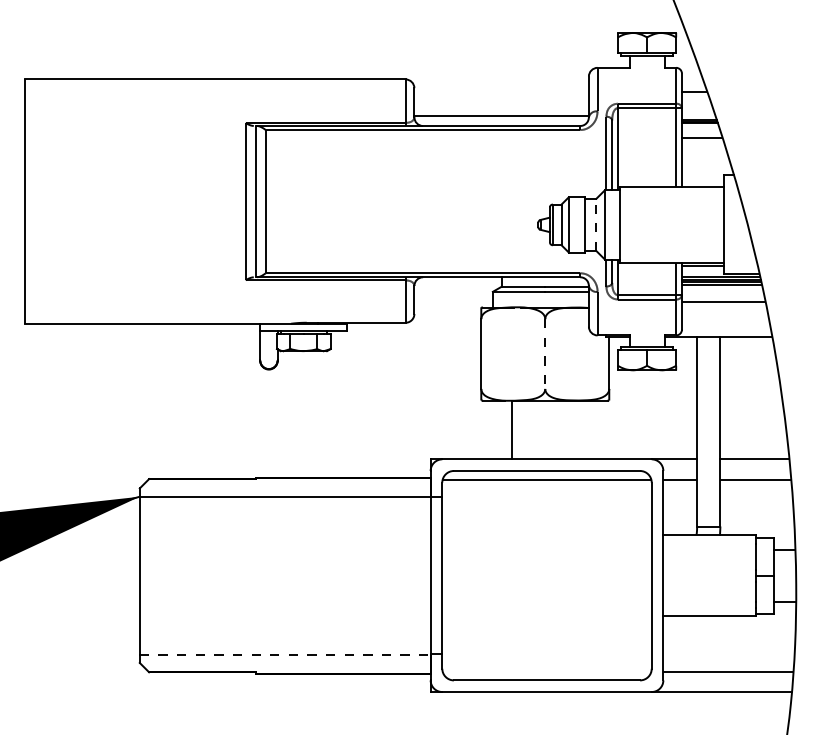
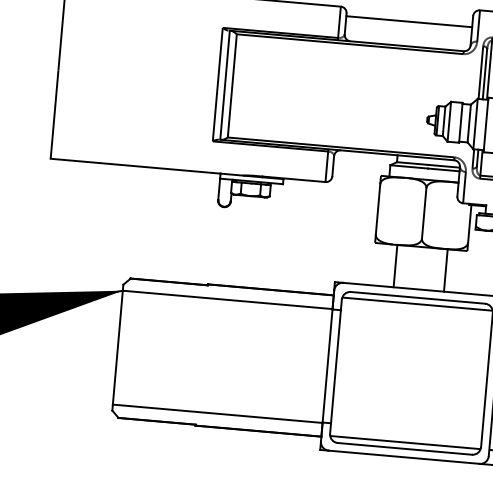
line: (501, 115) -> (409, 21), moved
line: (596, 224) -> (469, 123), dashed -> solid
line: (545, 354) -> (424, 213), dashed -> solid
line: (581, 429) -> (445, 270), added
line: (285, 654) -> (217, 413), dashed -> solid
line: (546, 671) -> (405, 442), added

